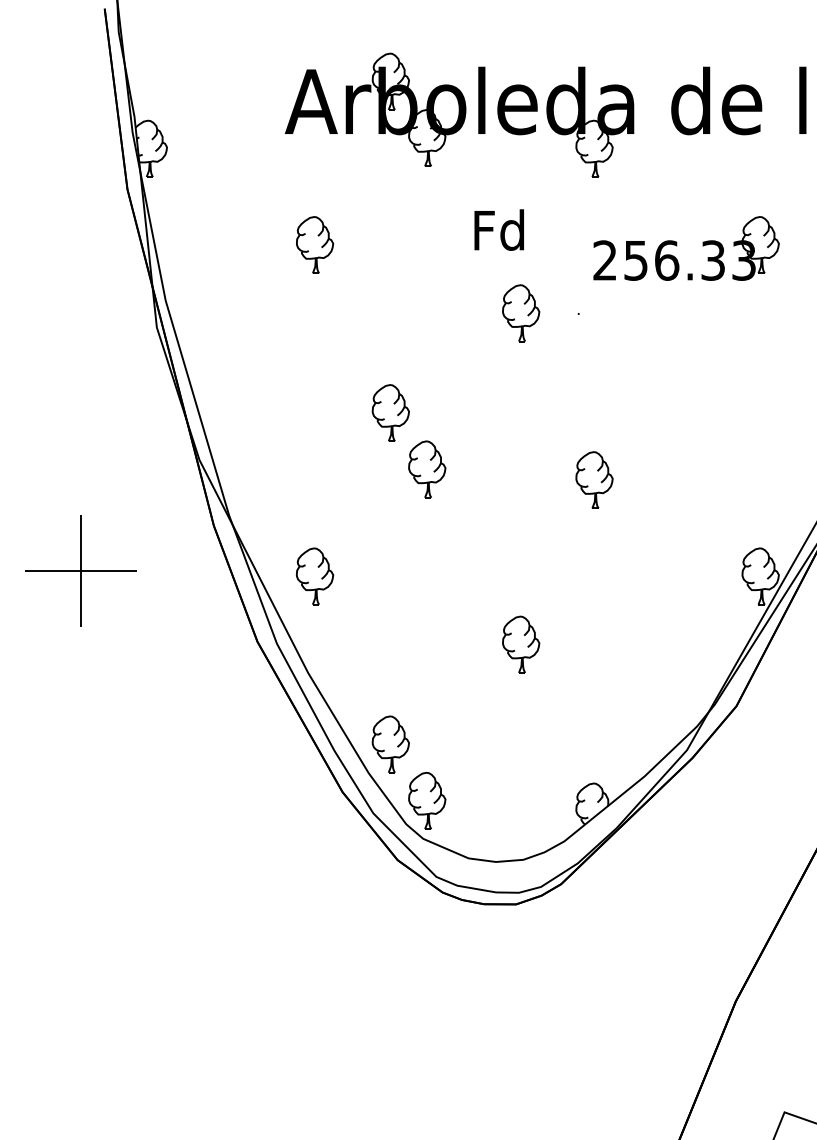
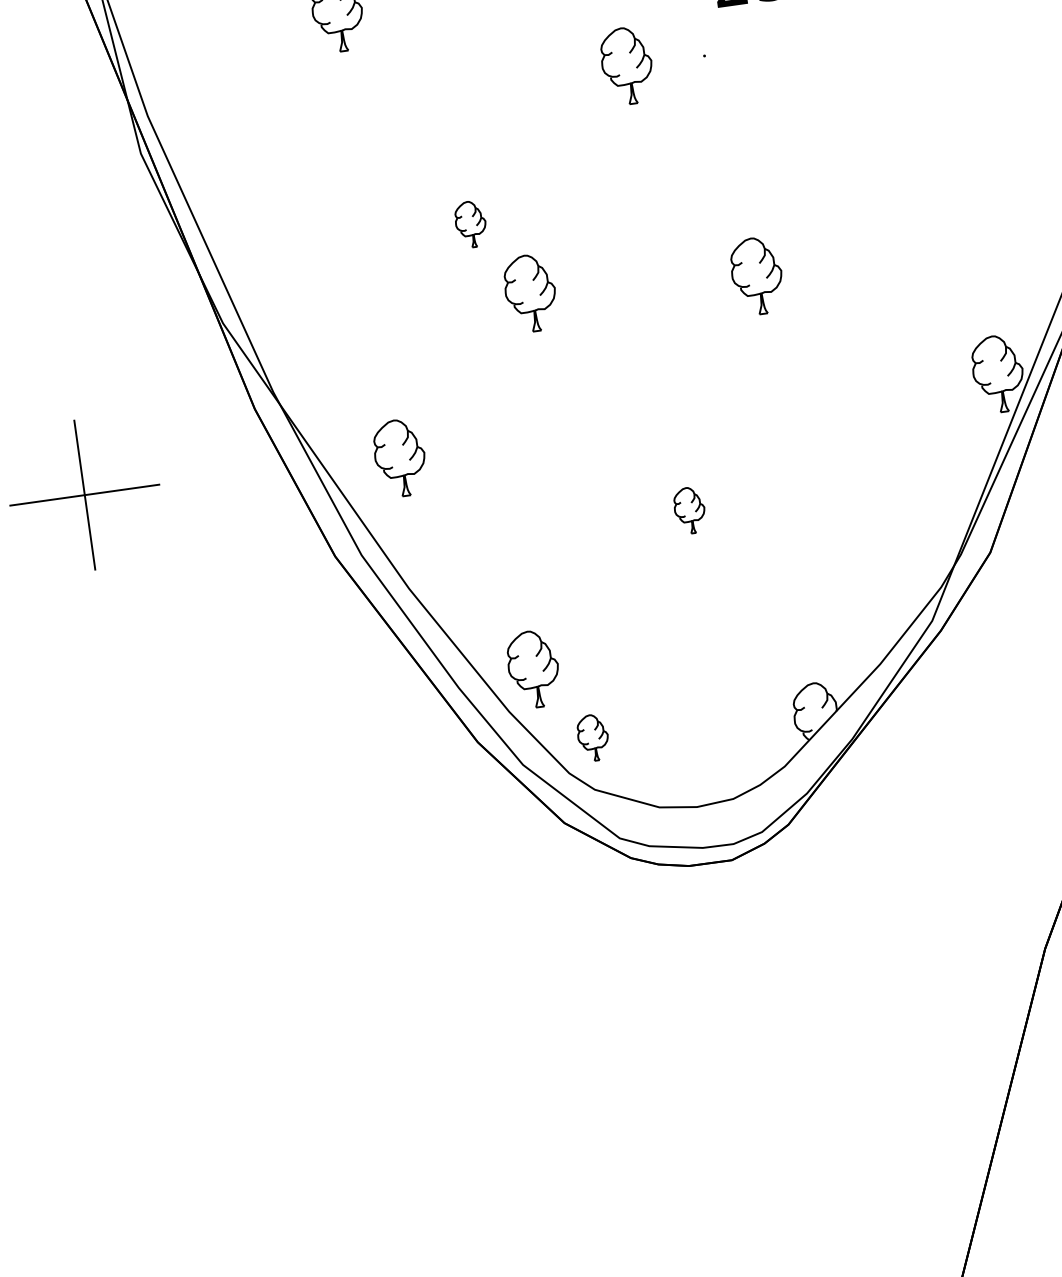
part: (390, 412) -> (470, 223), size x0.6
part: (521, 644) -> (690, 510), size x0.6
part: (427, 800) -> (593, 737), size x0.6

